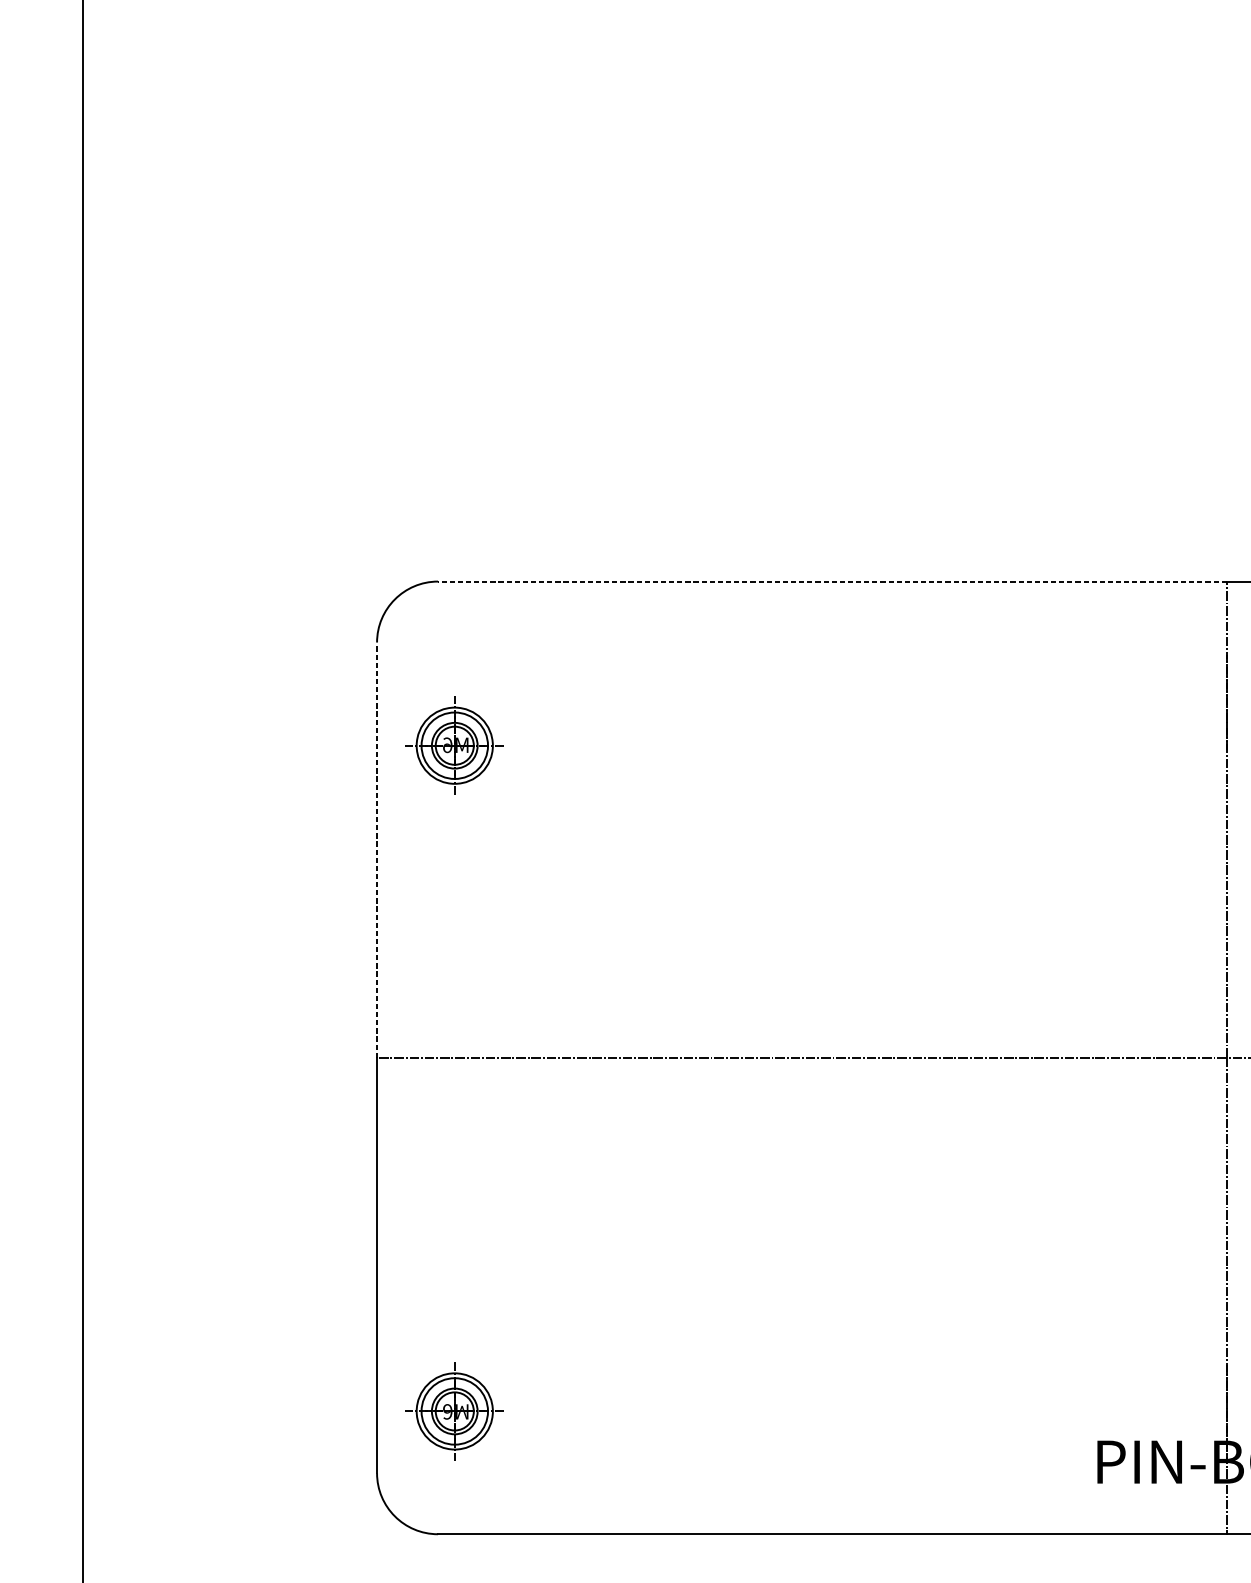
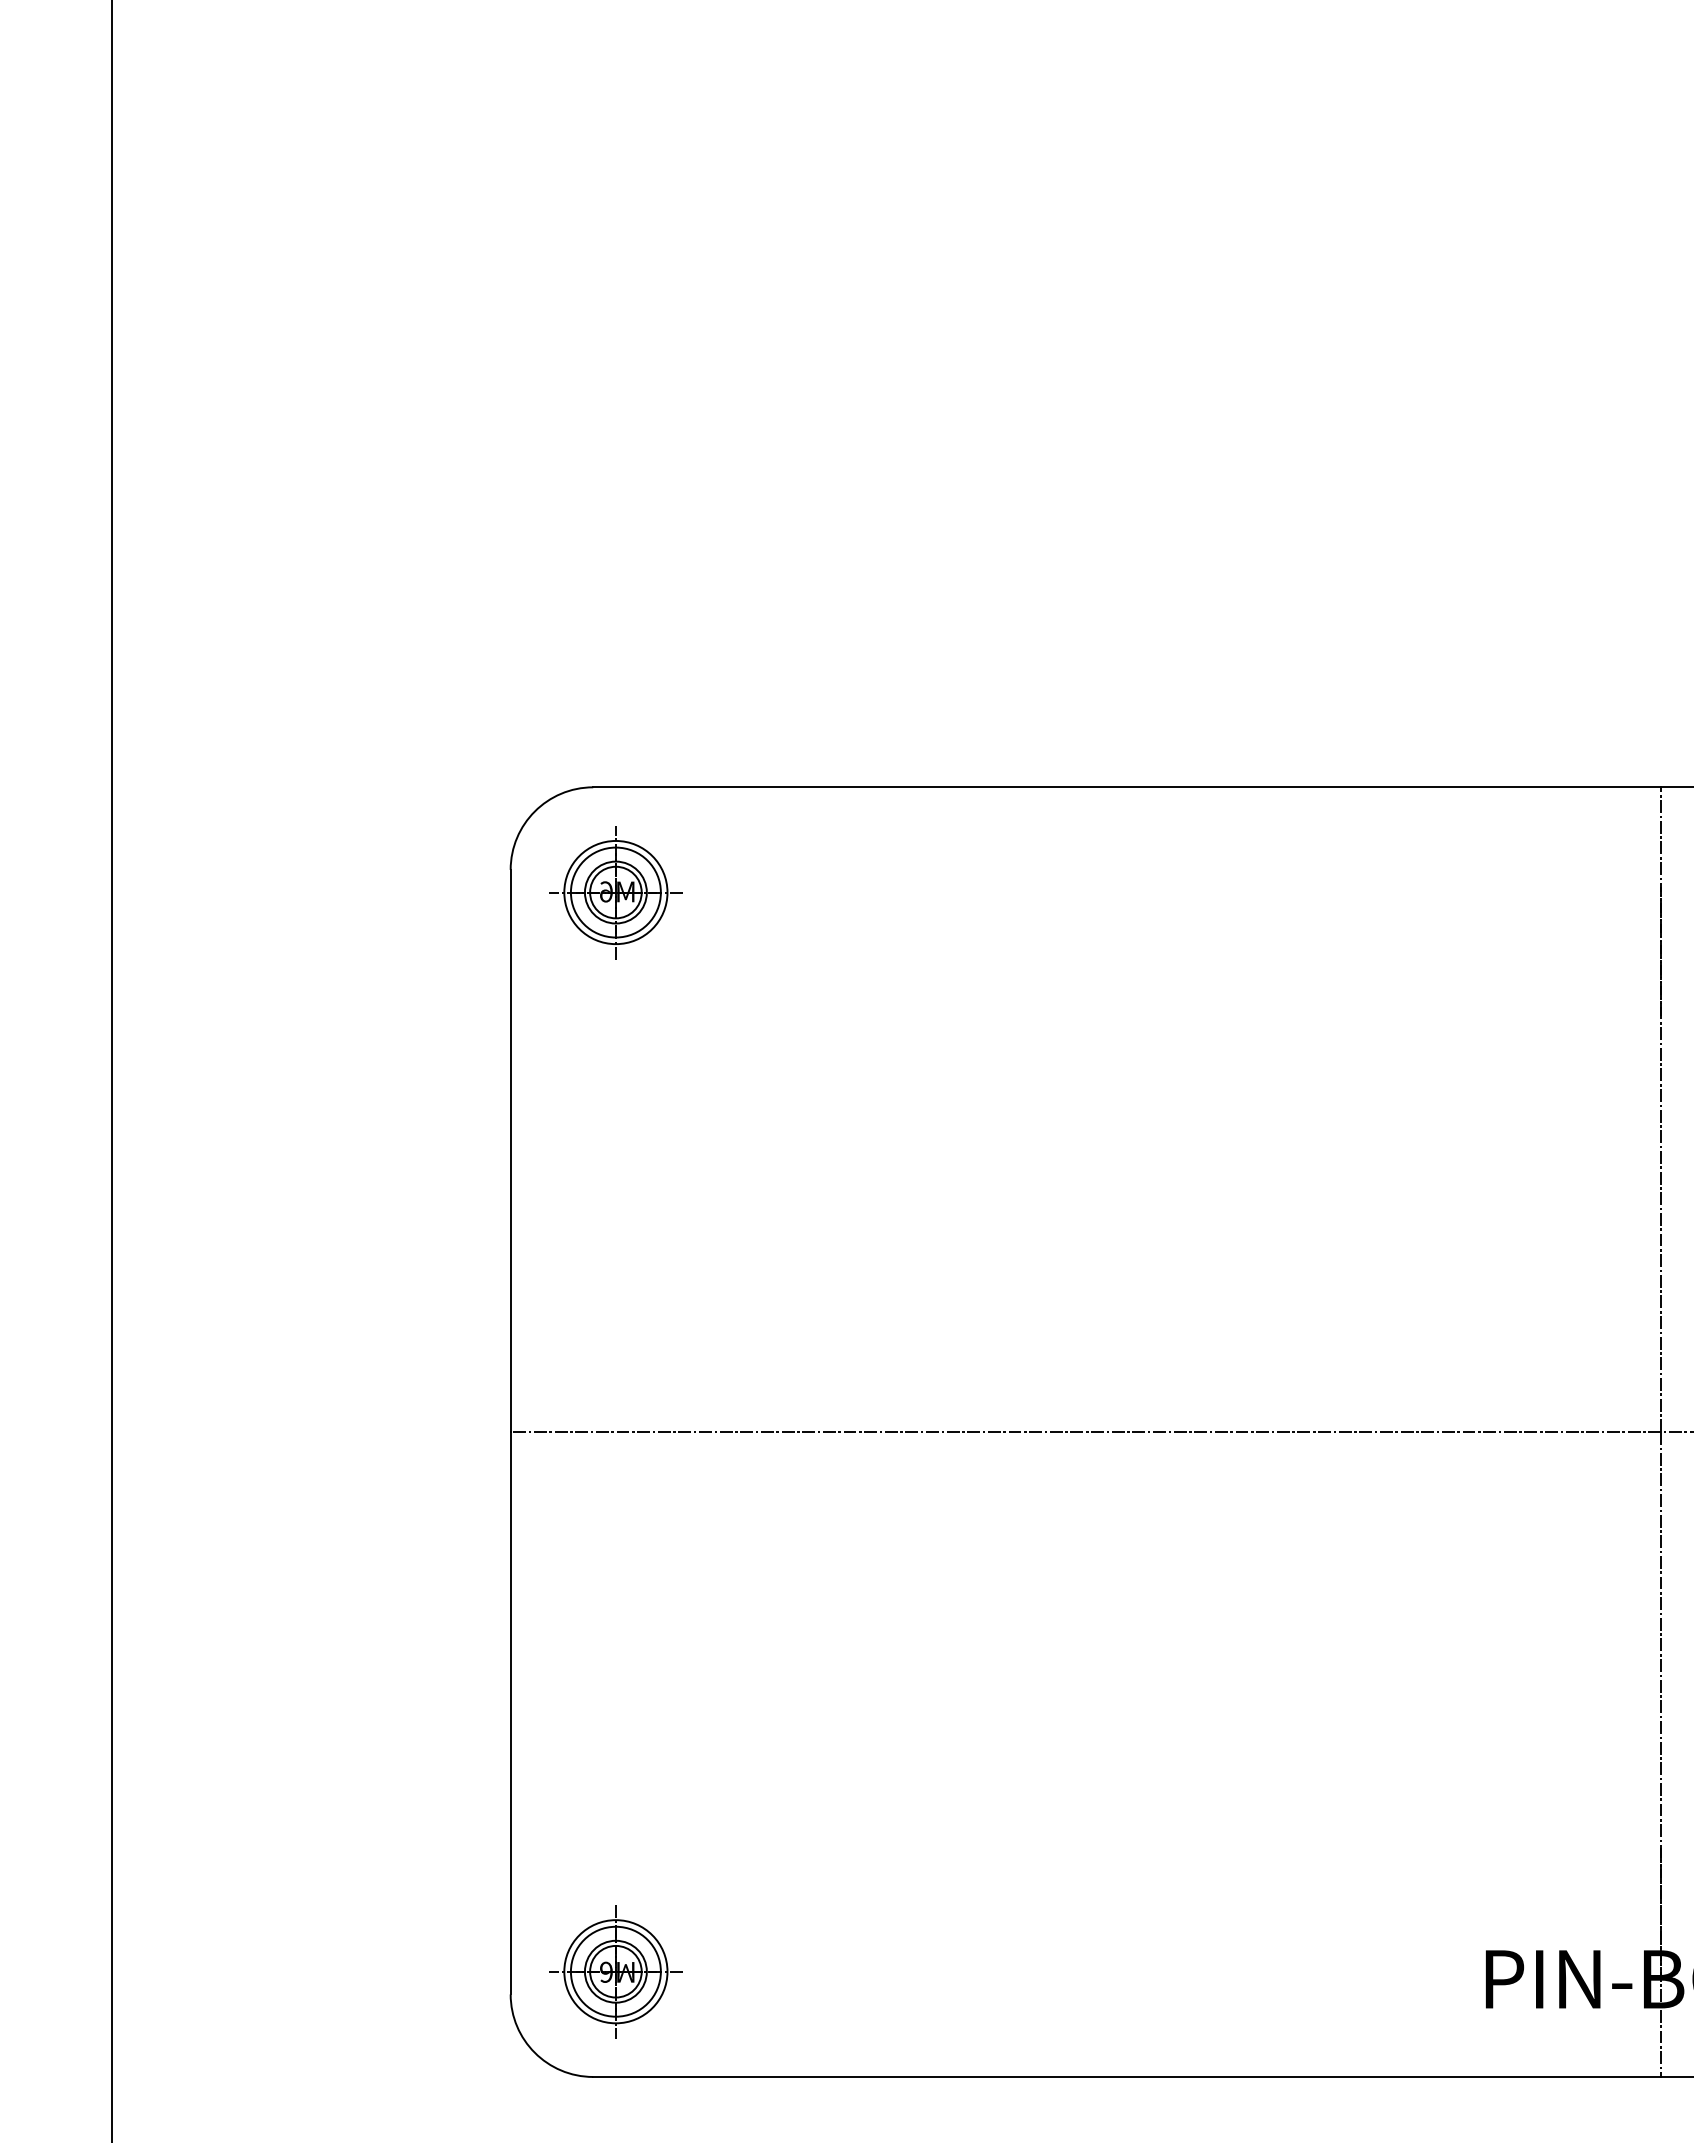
line: (832, 581) -> (1127, 787), dashed -> solid
part: (454, 745) -> (615, 892), moved
line: (376, 849) -> (510, 1150), dashed -> solid
part: (454, 1411) -> (615, 1971), moved

